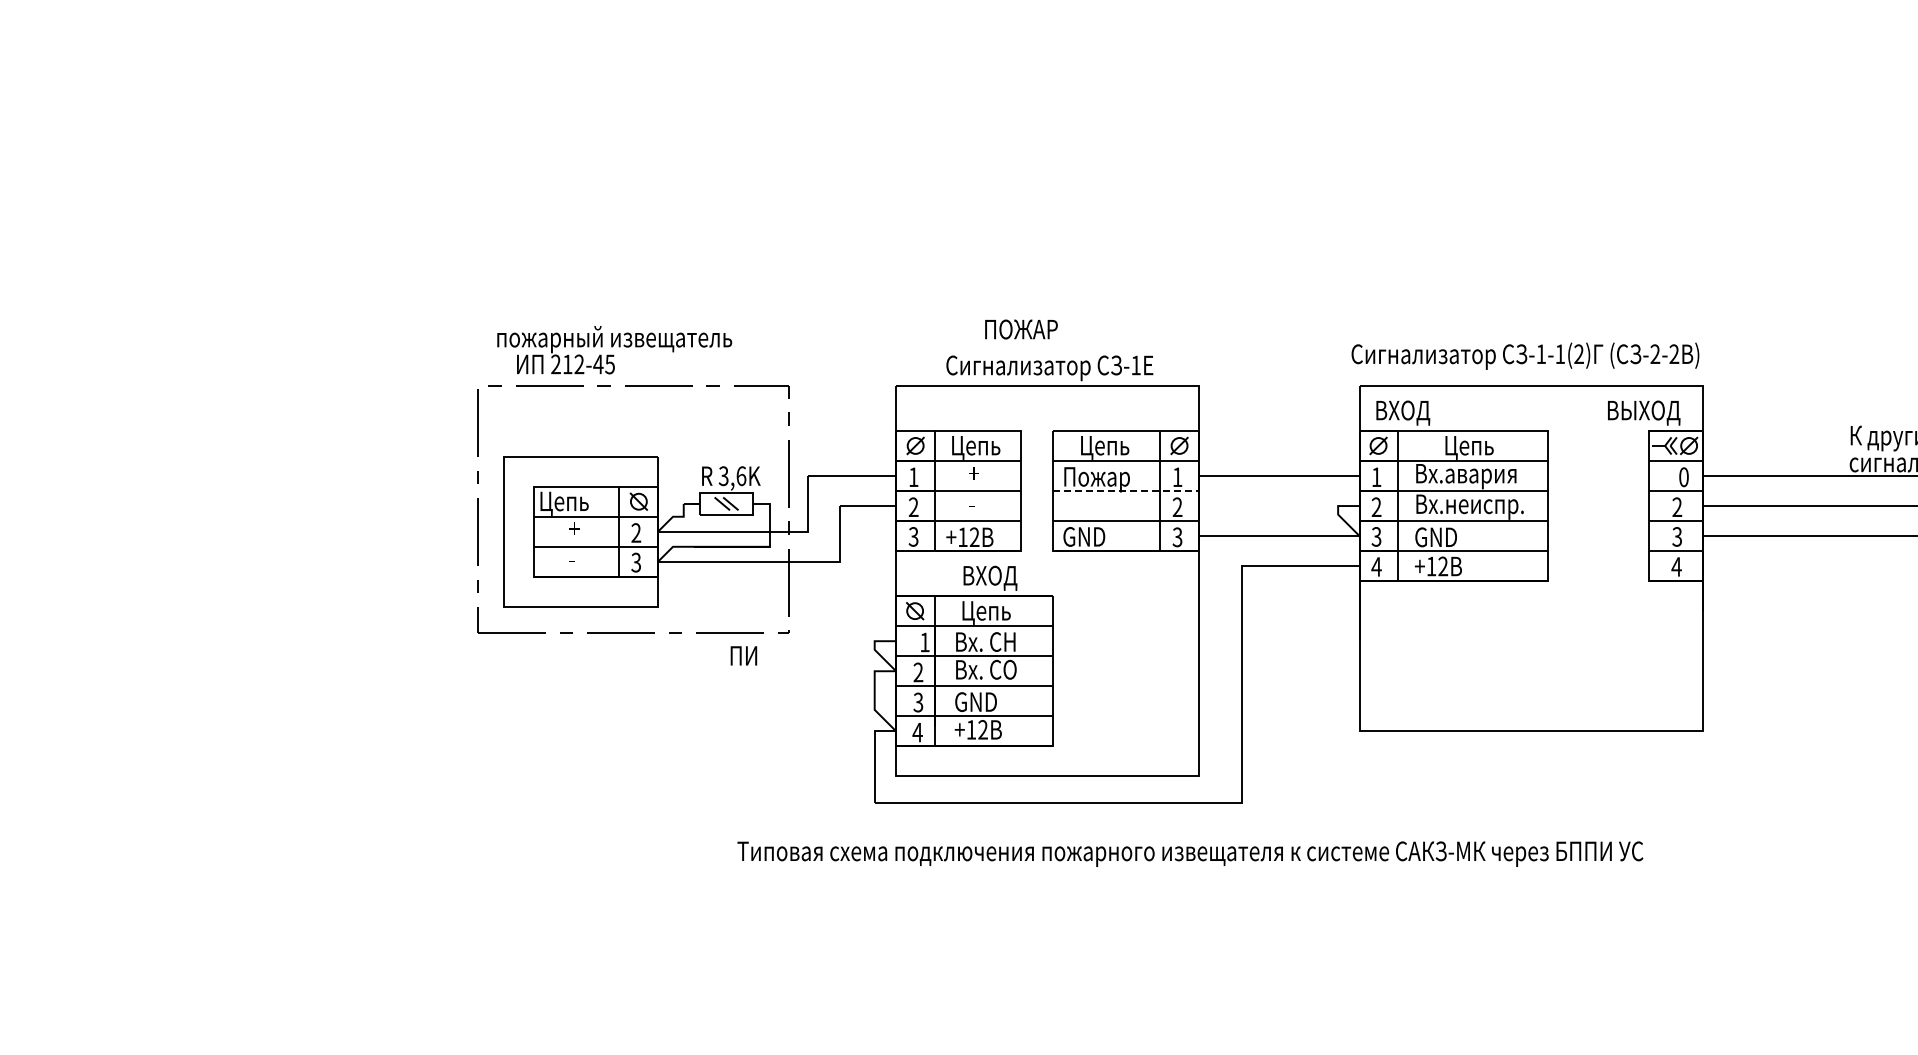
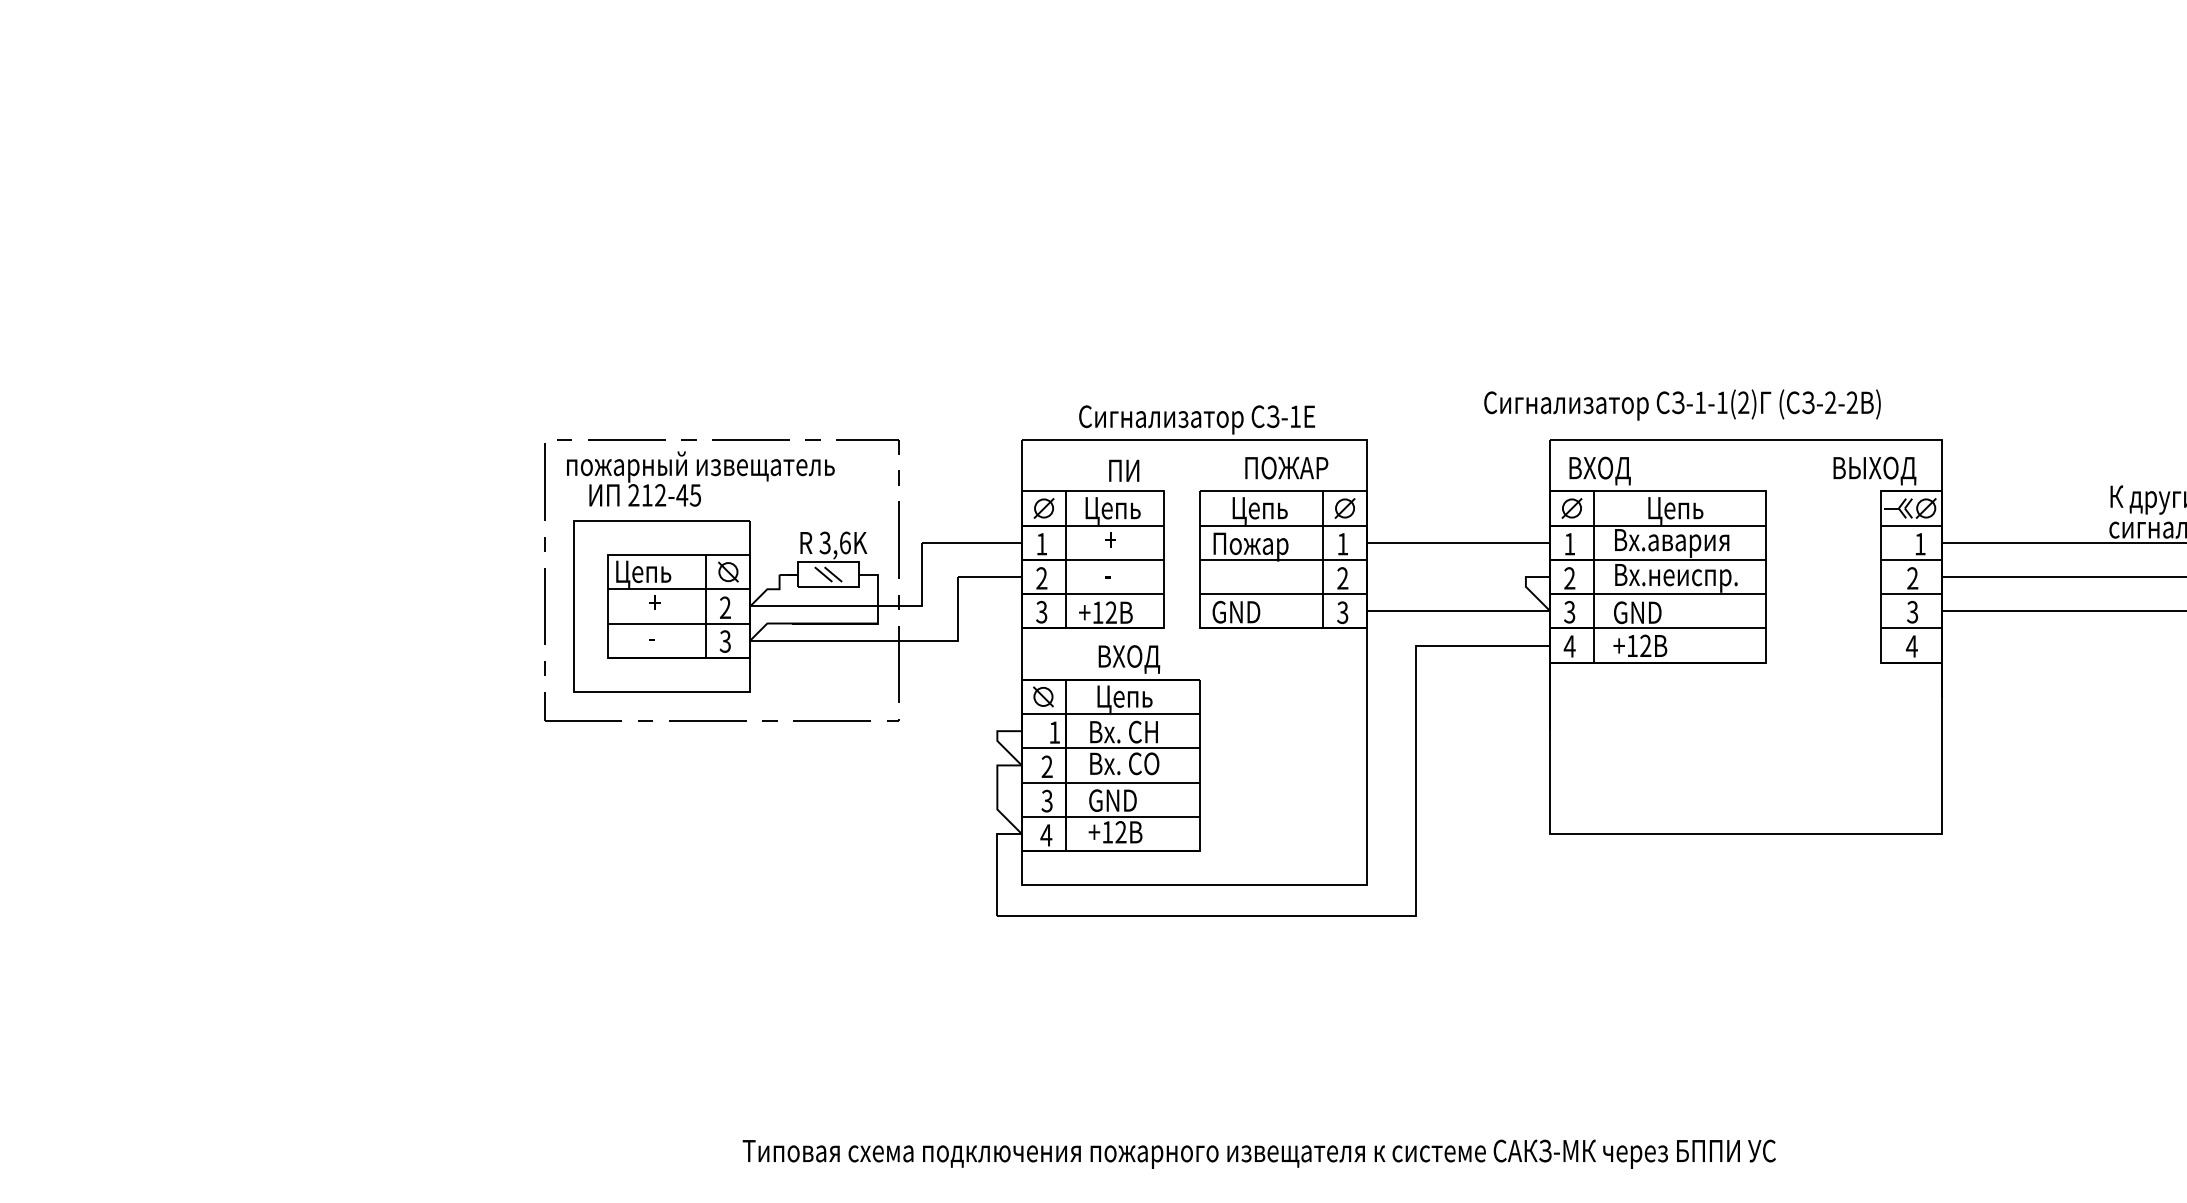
text: (1021, 329) -> (1286, 468), moved
text: (614, 350) -> (700, 479), moved
text: (1525, 355) -> (1682, 404), moved
text: (1683, 477) -> (1919, 544), 0 -> 1
line: (1125, 491) -> (1283, 560), dashed -> solid
text: (743, 655) -> (1123, 470), moved
text: (1190, 853) -> (1259, 1153), moved

